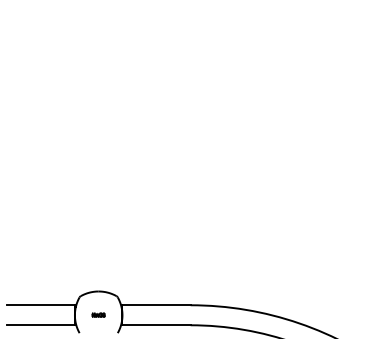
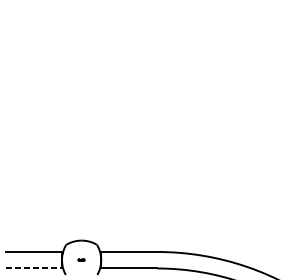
part: (98, 314) -> (81, 259), size x0.6
line: (41, 325) -> (34, 268), solid -> dashed

